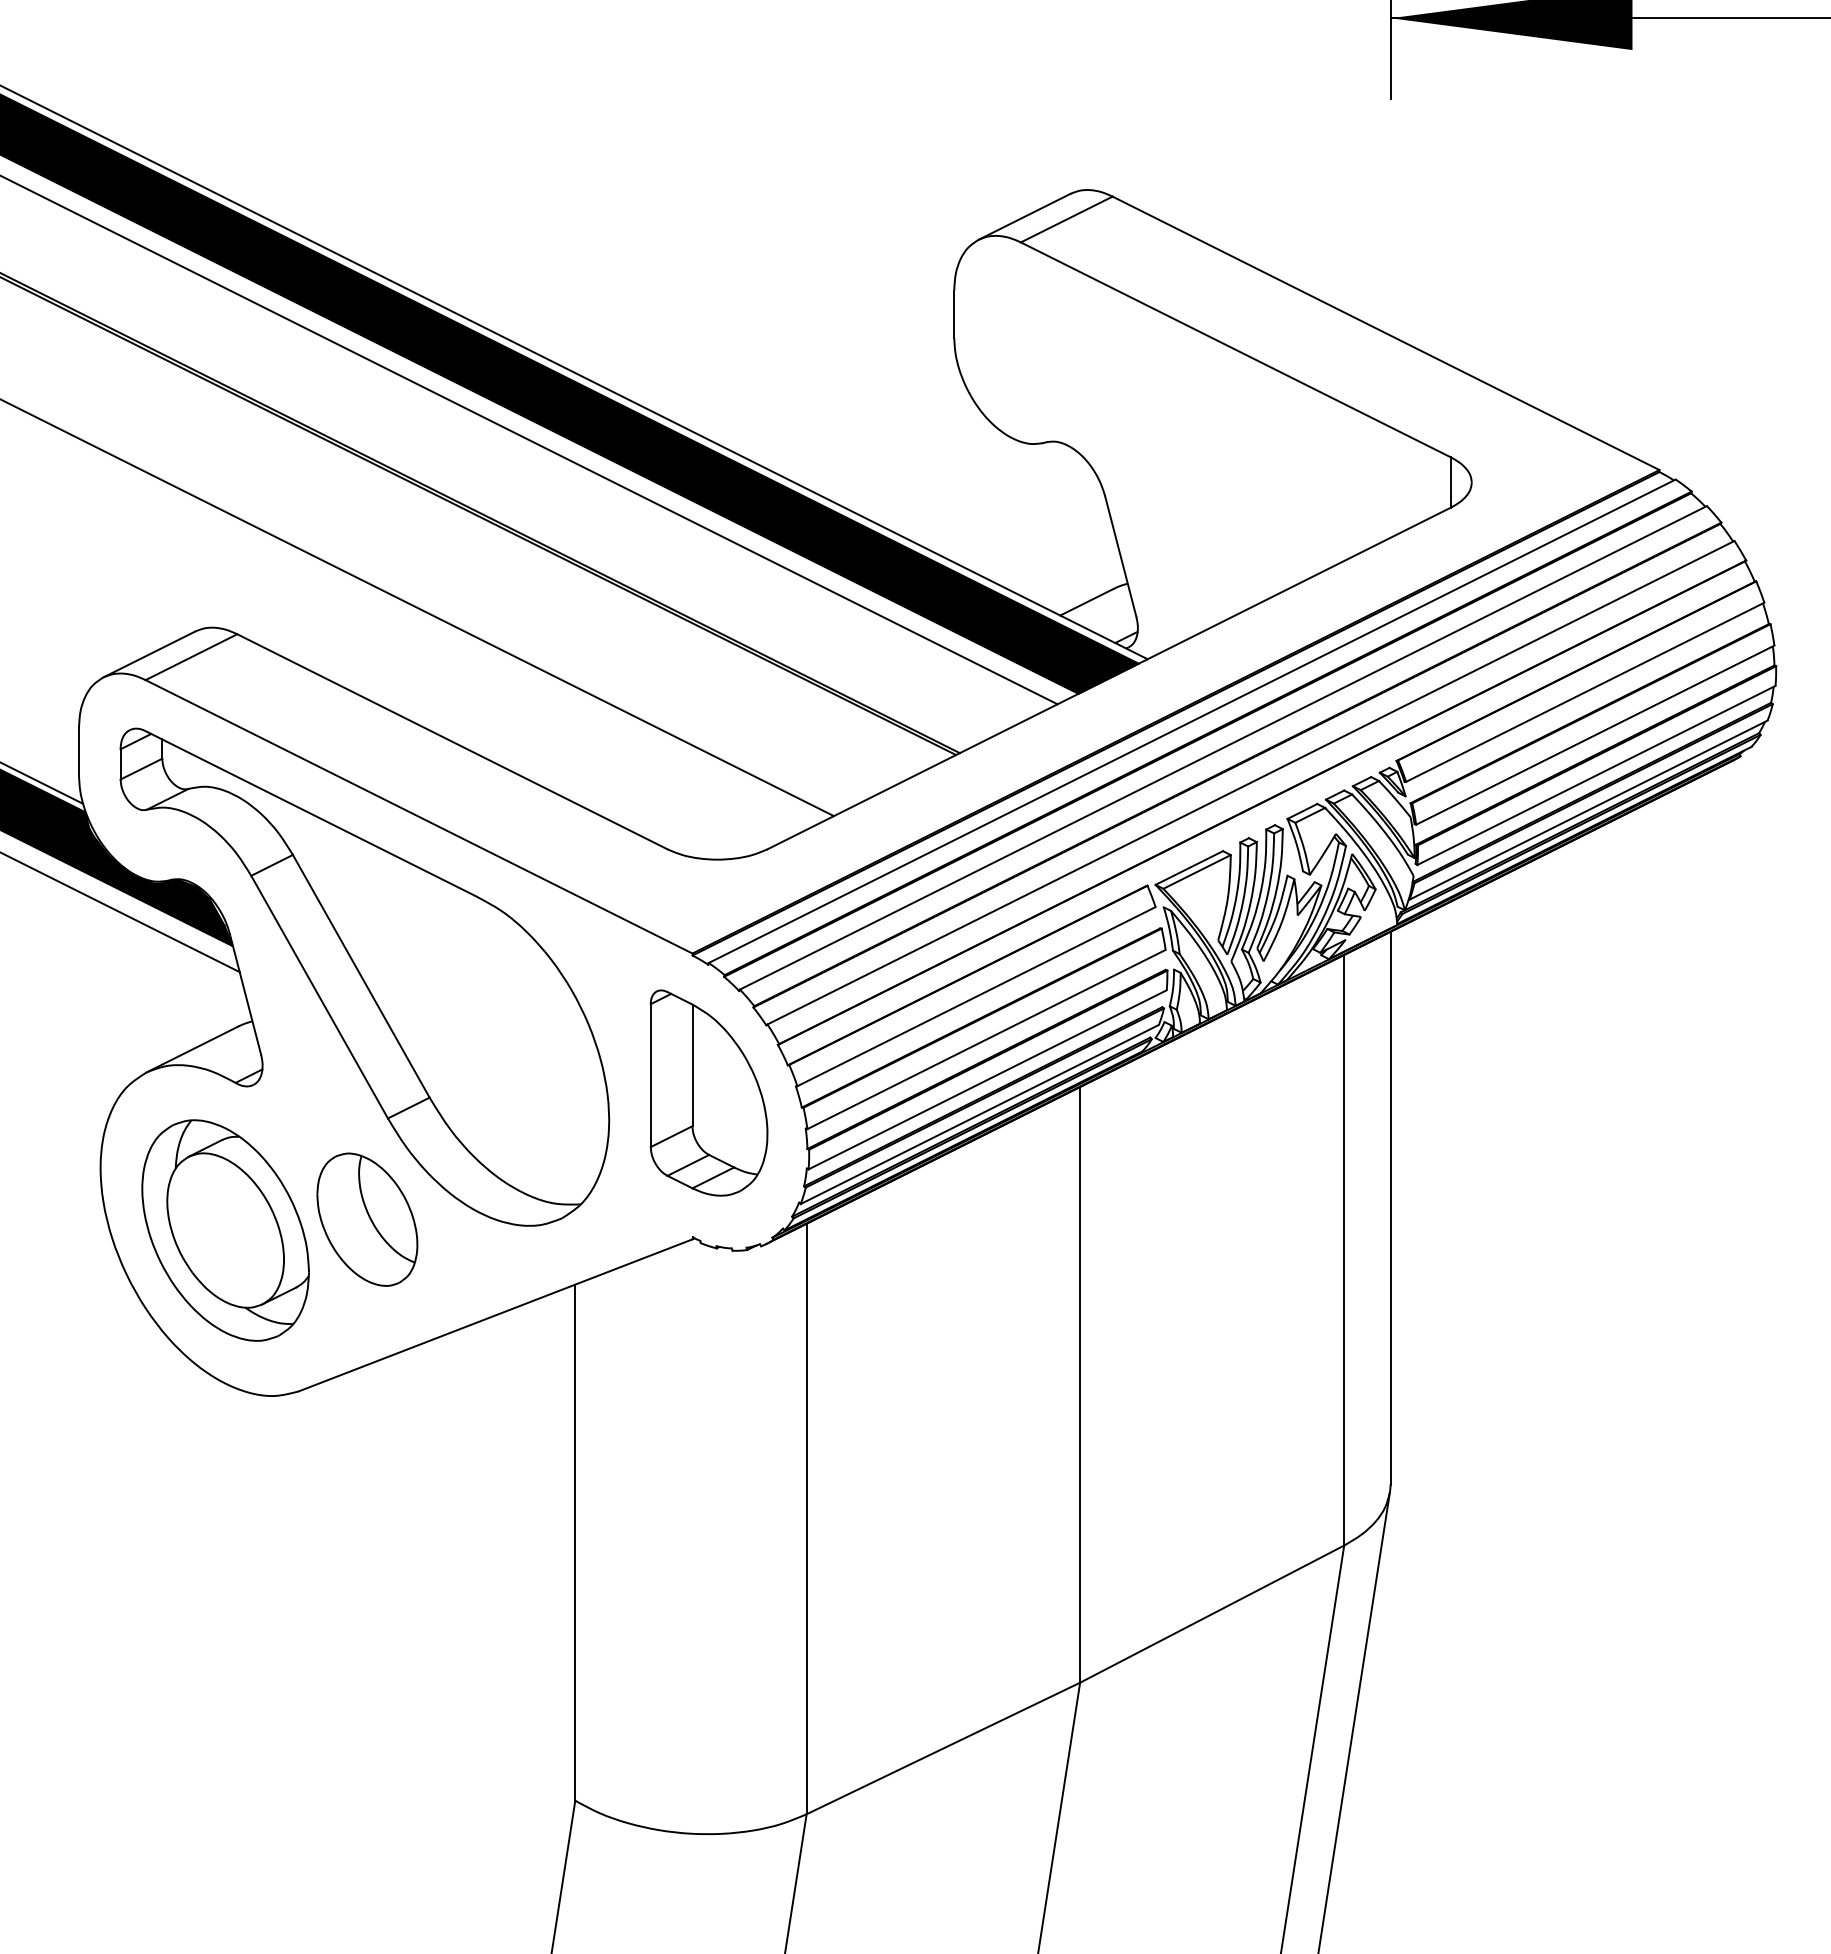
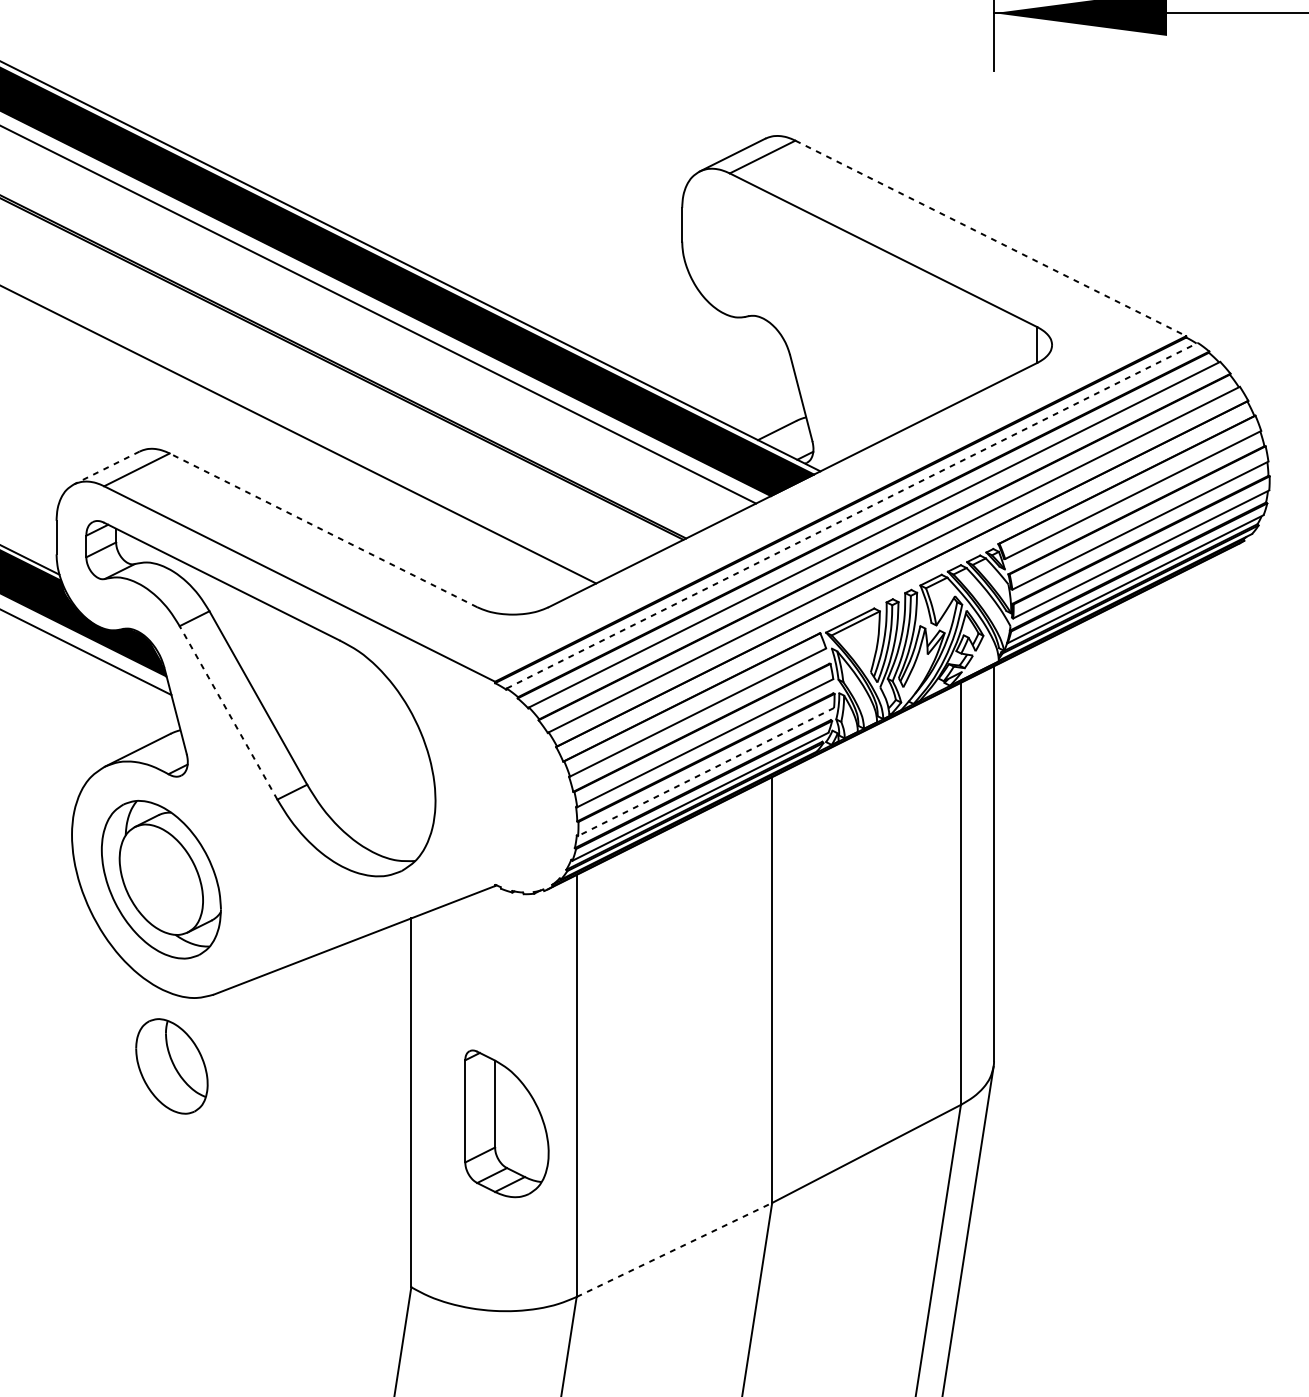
line: (1386, 333) -> (991, 238), solid -> dashed
line: (148, 654) -> (106, 467), solid -> dashed
line: (1192, 721) -> (852, 515), solid -> dashed
line: (451, 741) -> (322, 530), solid -> dashed
line: (319, 996) -> (228, 712), solid -> dashed
line: (987, 1080) -> (705, 772), solid -> dashed
part: (708, 1092) -> (506, 1123), moved
part: (367, 1219) -> (172, 1066), moved
line: (943, 1748) -> (674, 1249), solid -> dashed

